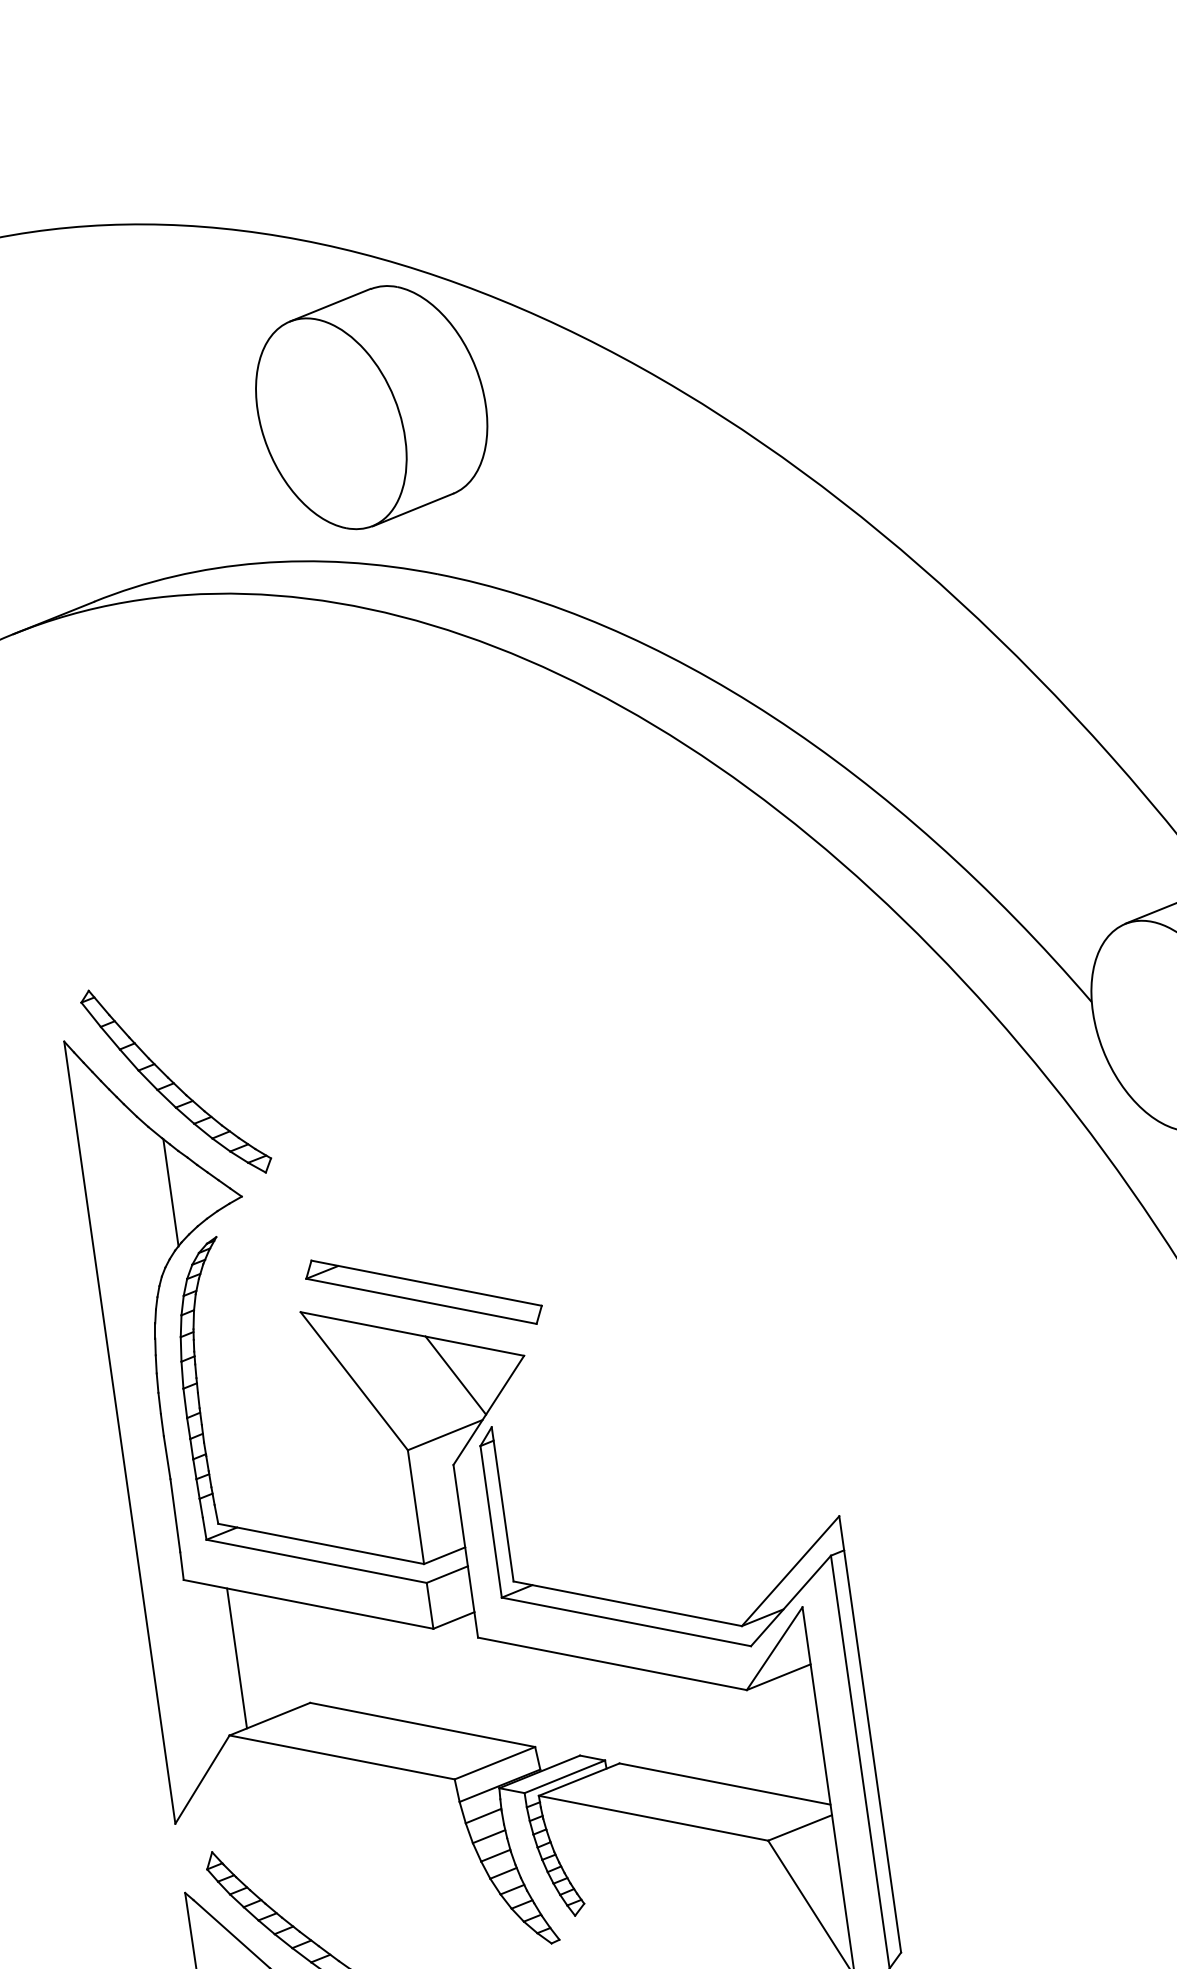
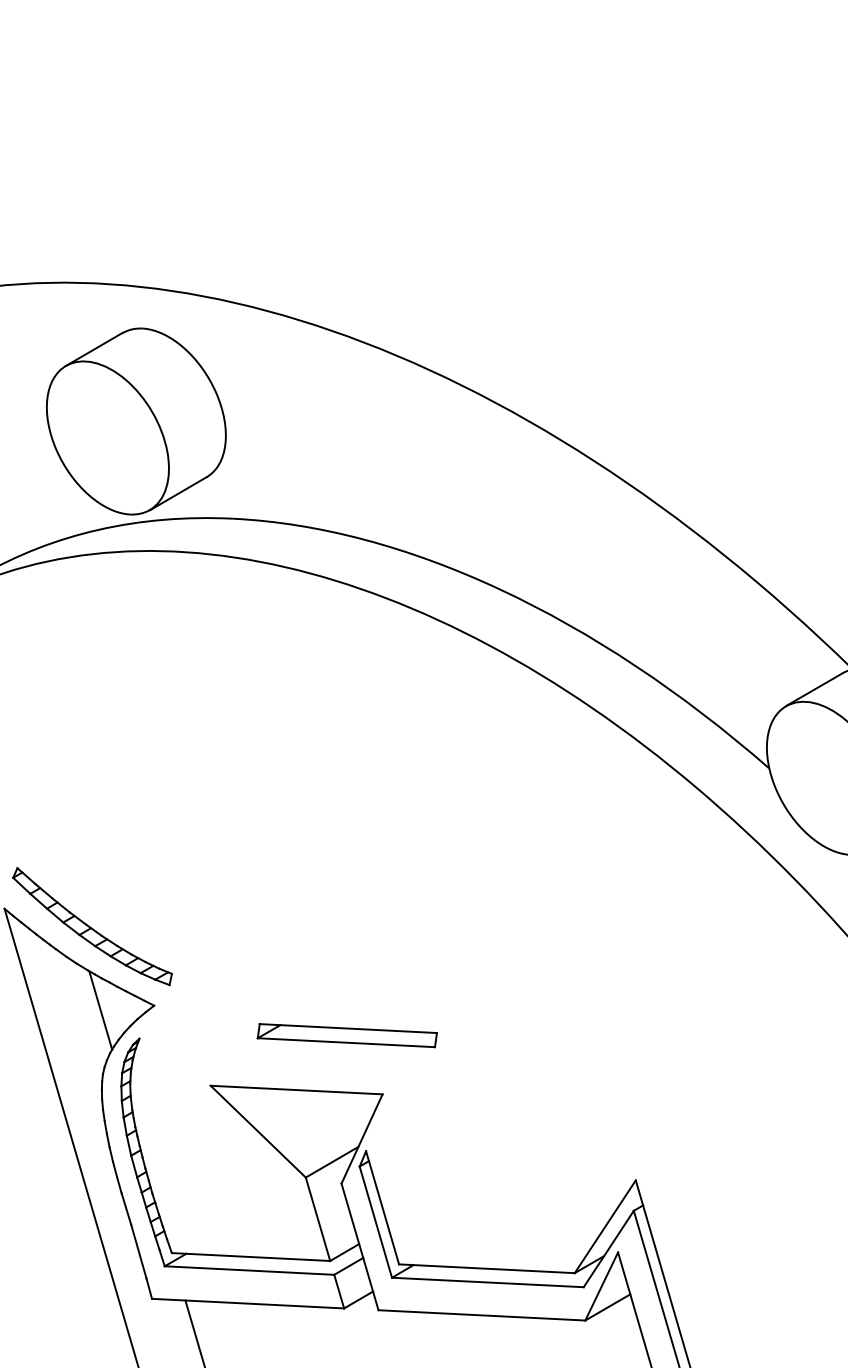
part: (371, 407) -> (136, 421), moved
part: (423, 1291) -> (346, 1035), moved
line: (455, 1375) -> (333, 1116), removed

